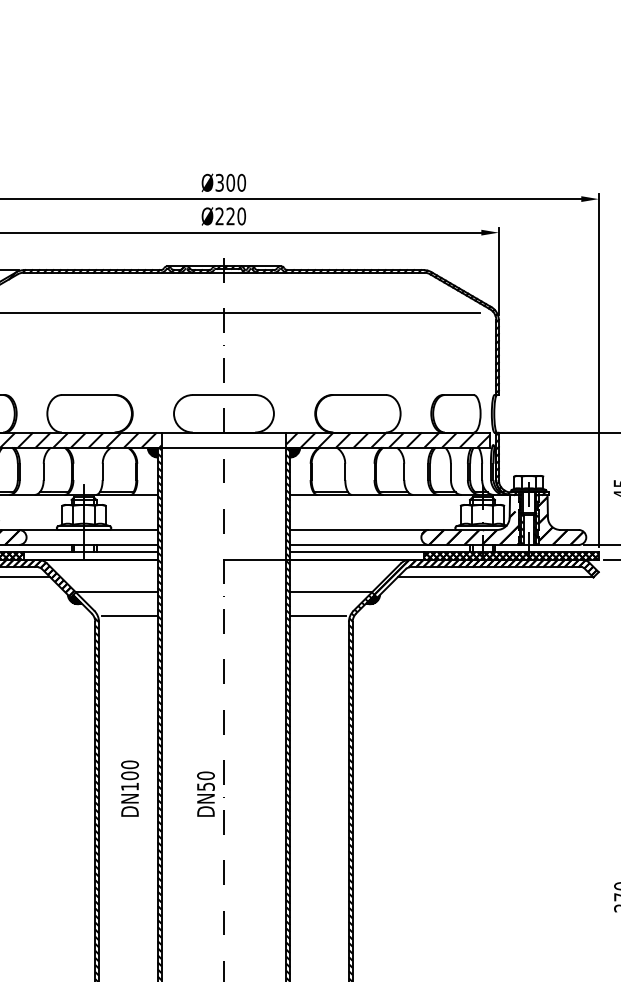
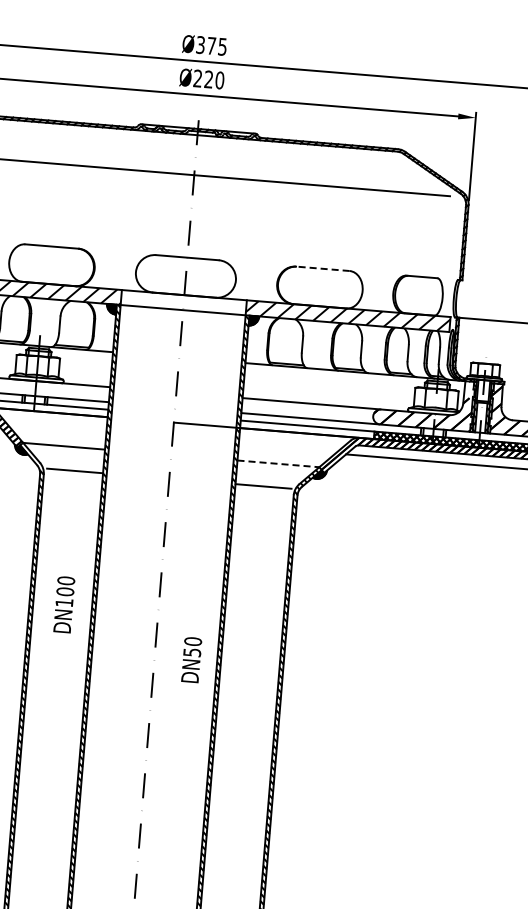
text: (236, 182) -> (217, 46), Ø300 -> Ø375
line: (359, 395) -> (323, 269), solid -> dashed
line: (331, 592) -> (278, 464), solid -> dashed
text: (129, 788) -> (63, 604), moved
text: (205, 793) -> (191, 659), moved

